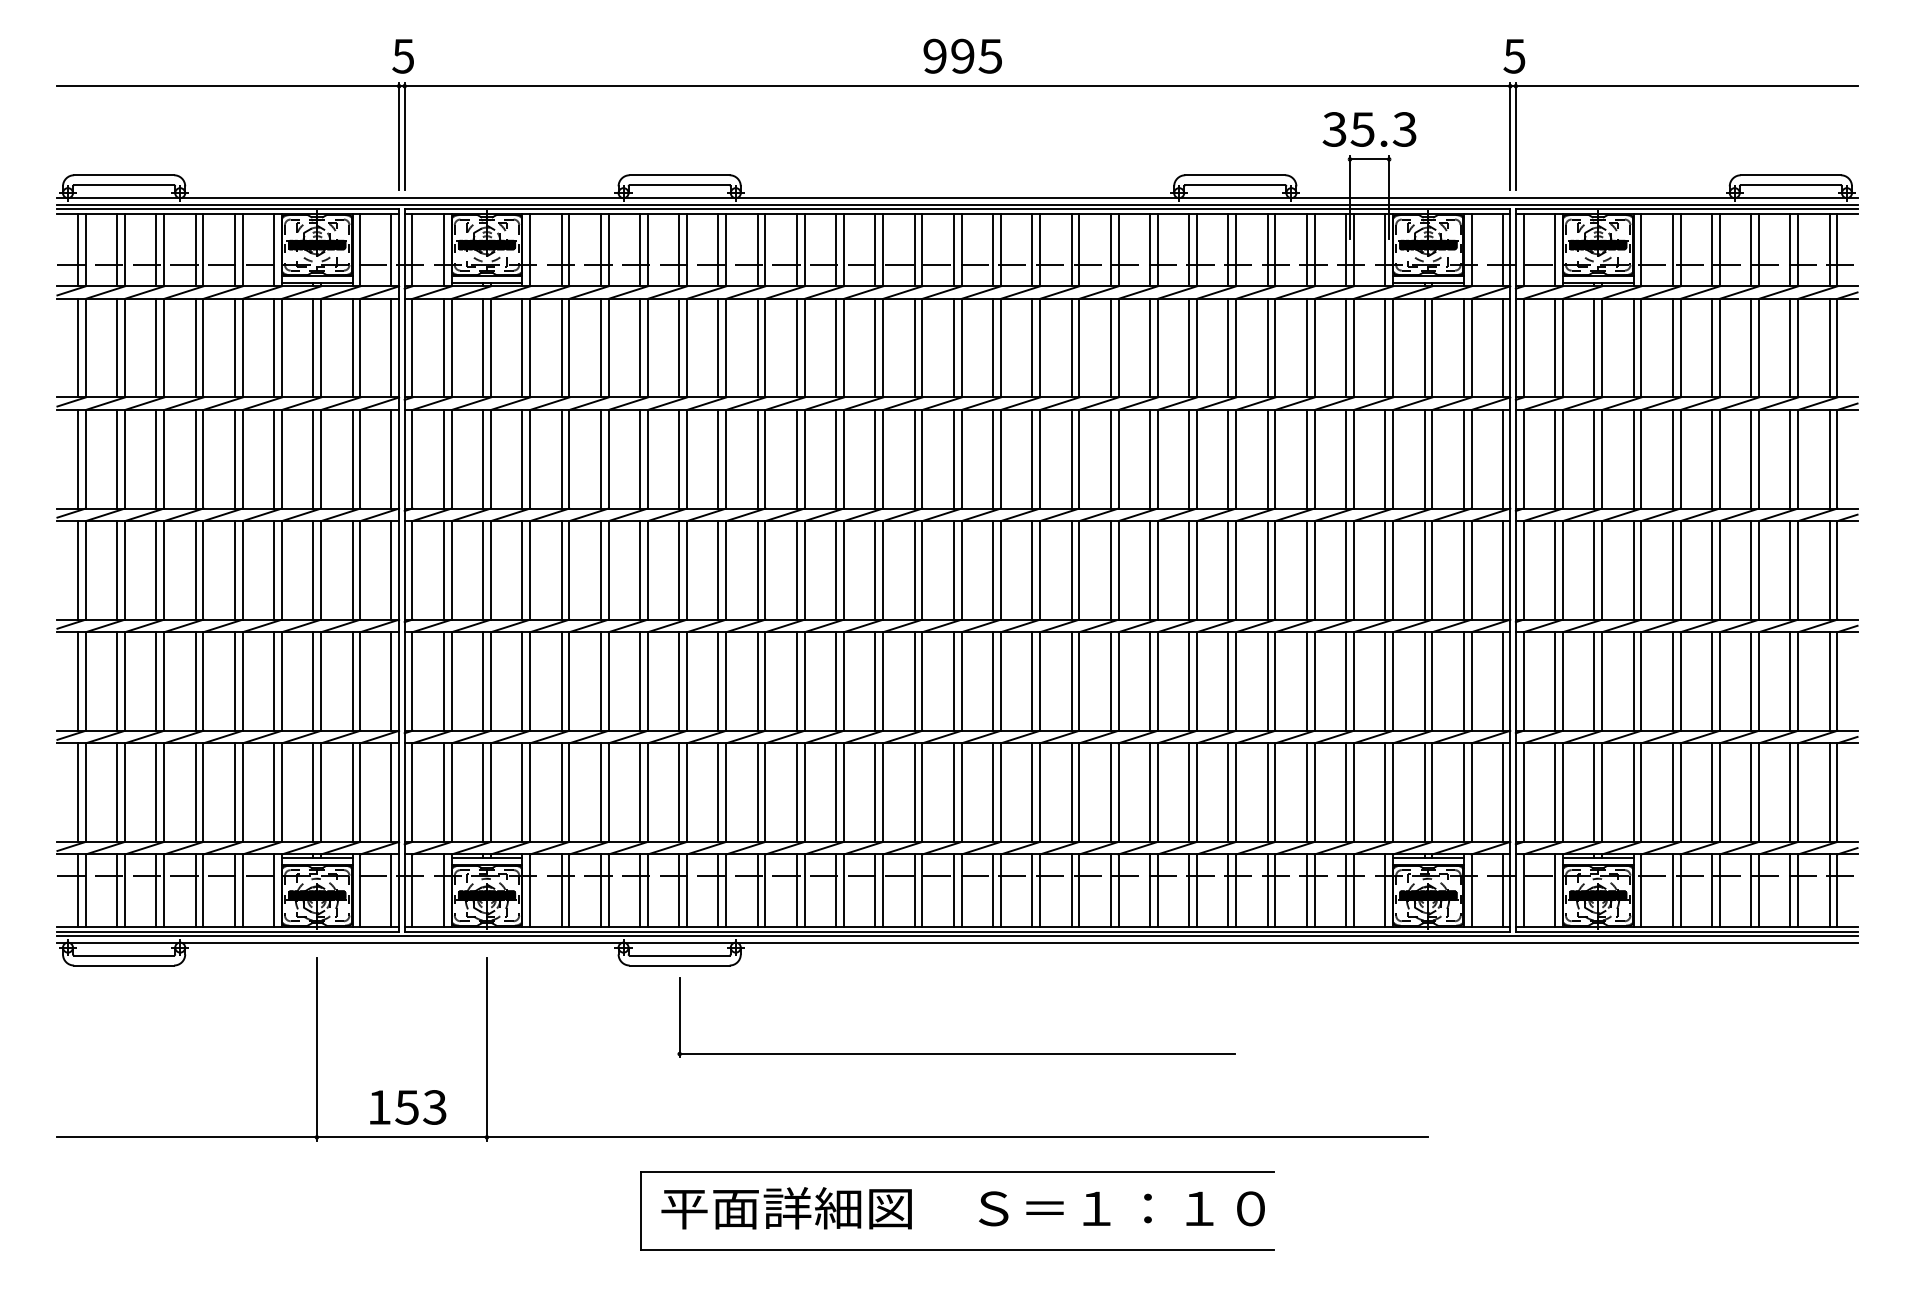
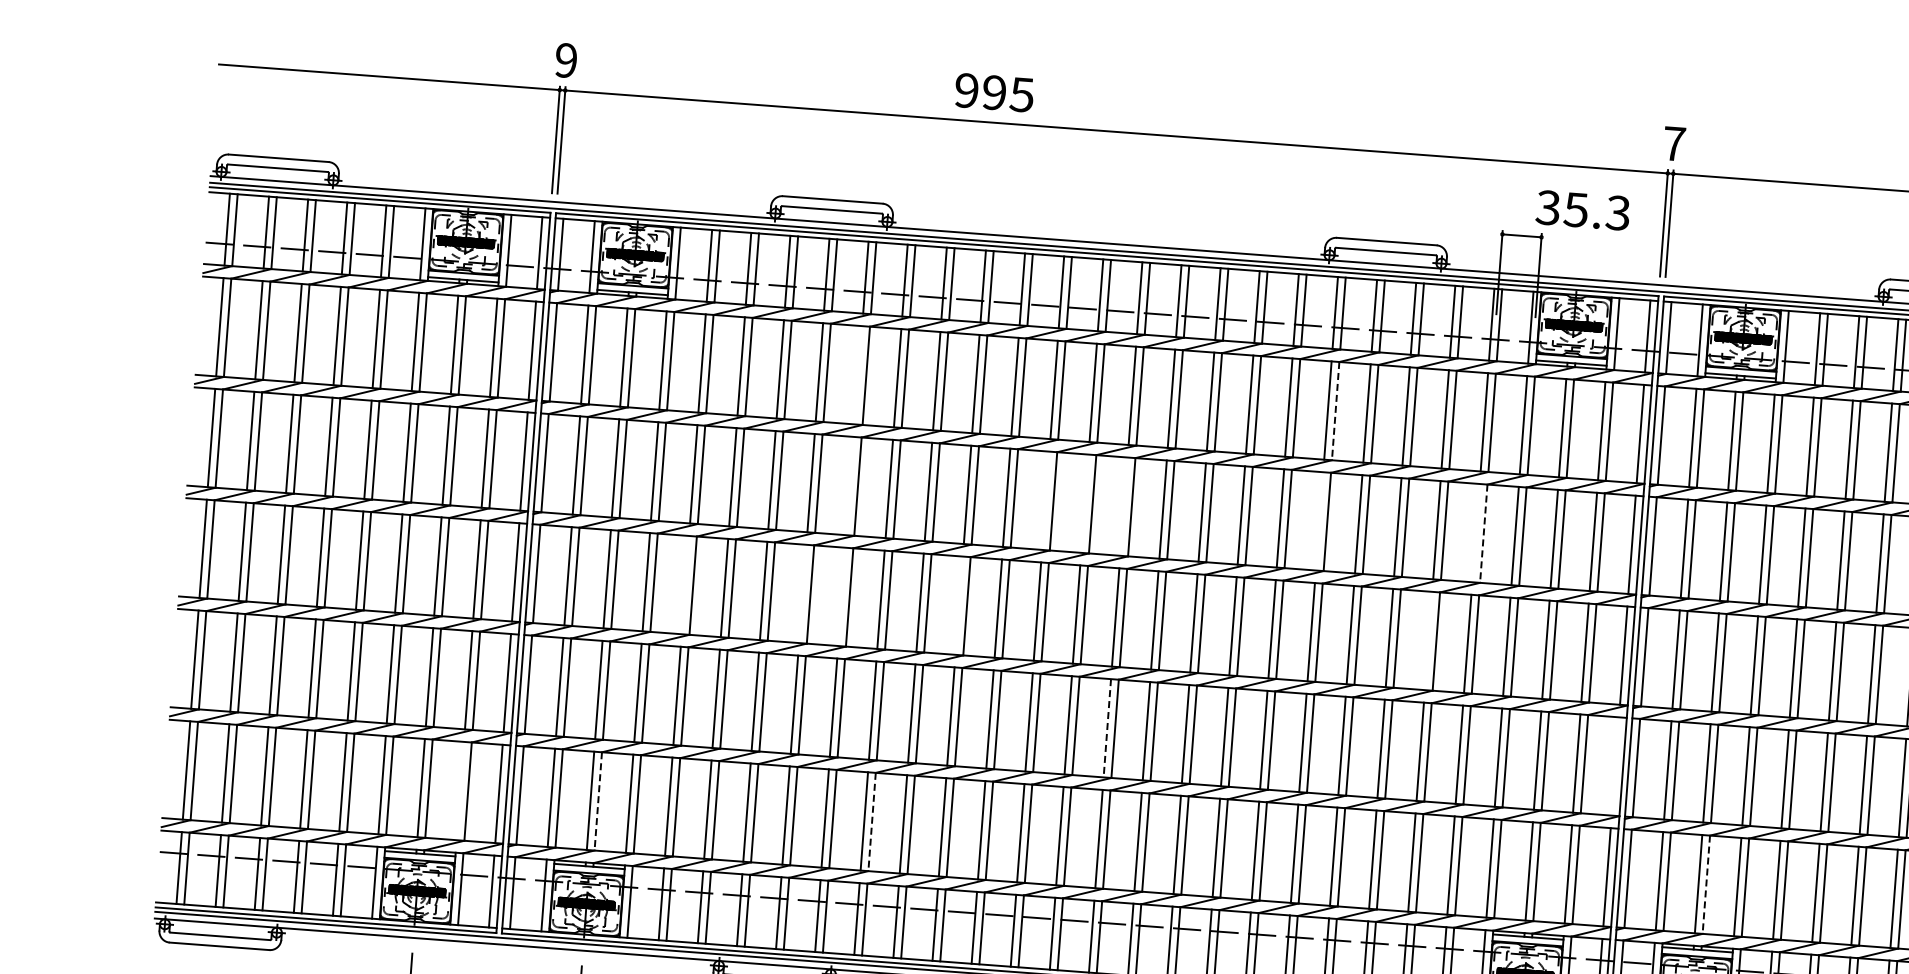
text: (402, 55) -> (565, 59), 5 -> 9
text: (962, 55) -> (994, 91), moved
text: (1514, 56) -> (1674, 144), 5 -> 7
text: (1369, 129) -> (1582, 210), moved
line: (718, 347) -> (858, 374), removed
line: (1196, 348) -> (1335, 411), solid -> dashed
line: (718, 459) -> (850, 486), removed
line: (914, 459) -> (1045, 500), removed
line: (953, 459) -> (1084, 503), removed
line: (993, 459) -> (1124, 506), removed
line: (1189, 459) -> (1319, 521), removed
line: (1346, 459) -> (1476, 533), removed
line: (1353, 459) -> (1483, 533), solid -> dashed
line: (561, 570) -> (685, 585), removed
line: (679, 570) -> (803, 594), removed
line: (718, 570) -> (841, 596), removed
line: (836, 570) -> (959, 605), removed
line: (1306, 570) -> (1428, 641), removed
line: (1502, 681) -> (1615, 766), removed
line: (993, 682) -> (1107, 729), solid -> dashed
line: (352, 792) -> (460, 790), removed
line: (490, 793) -> (597, 802), solid -> dashed
line: (765, 793) -> (872, 822), solid -> dashed
line: (1602, 793) -> (1706, 885), solid -> dashed

